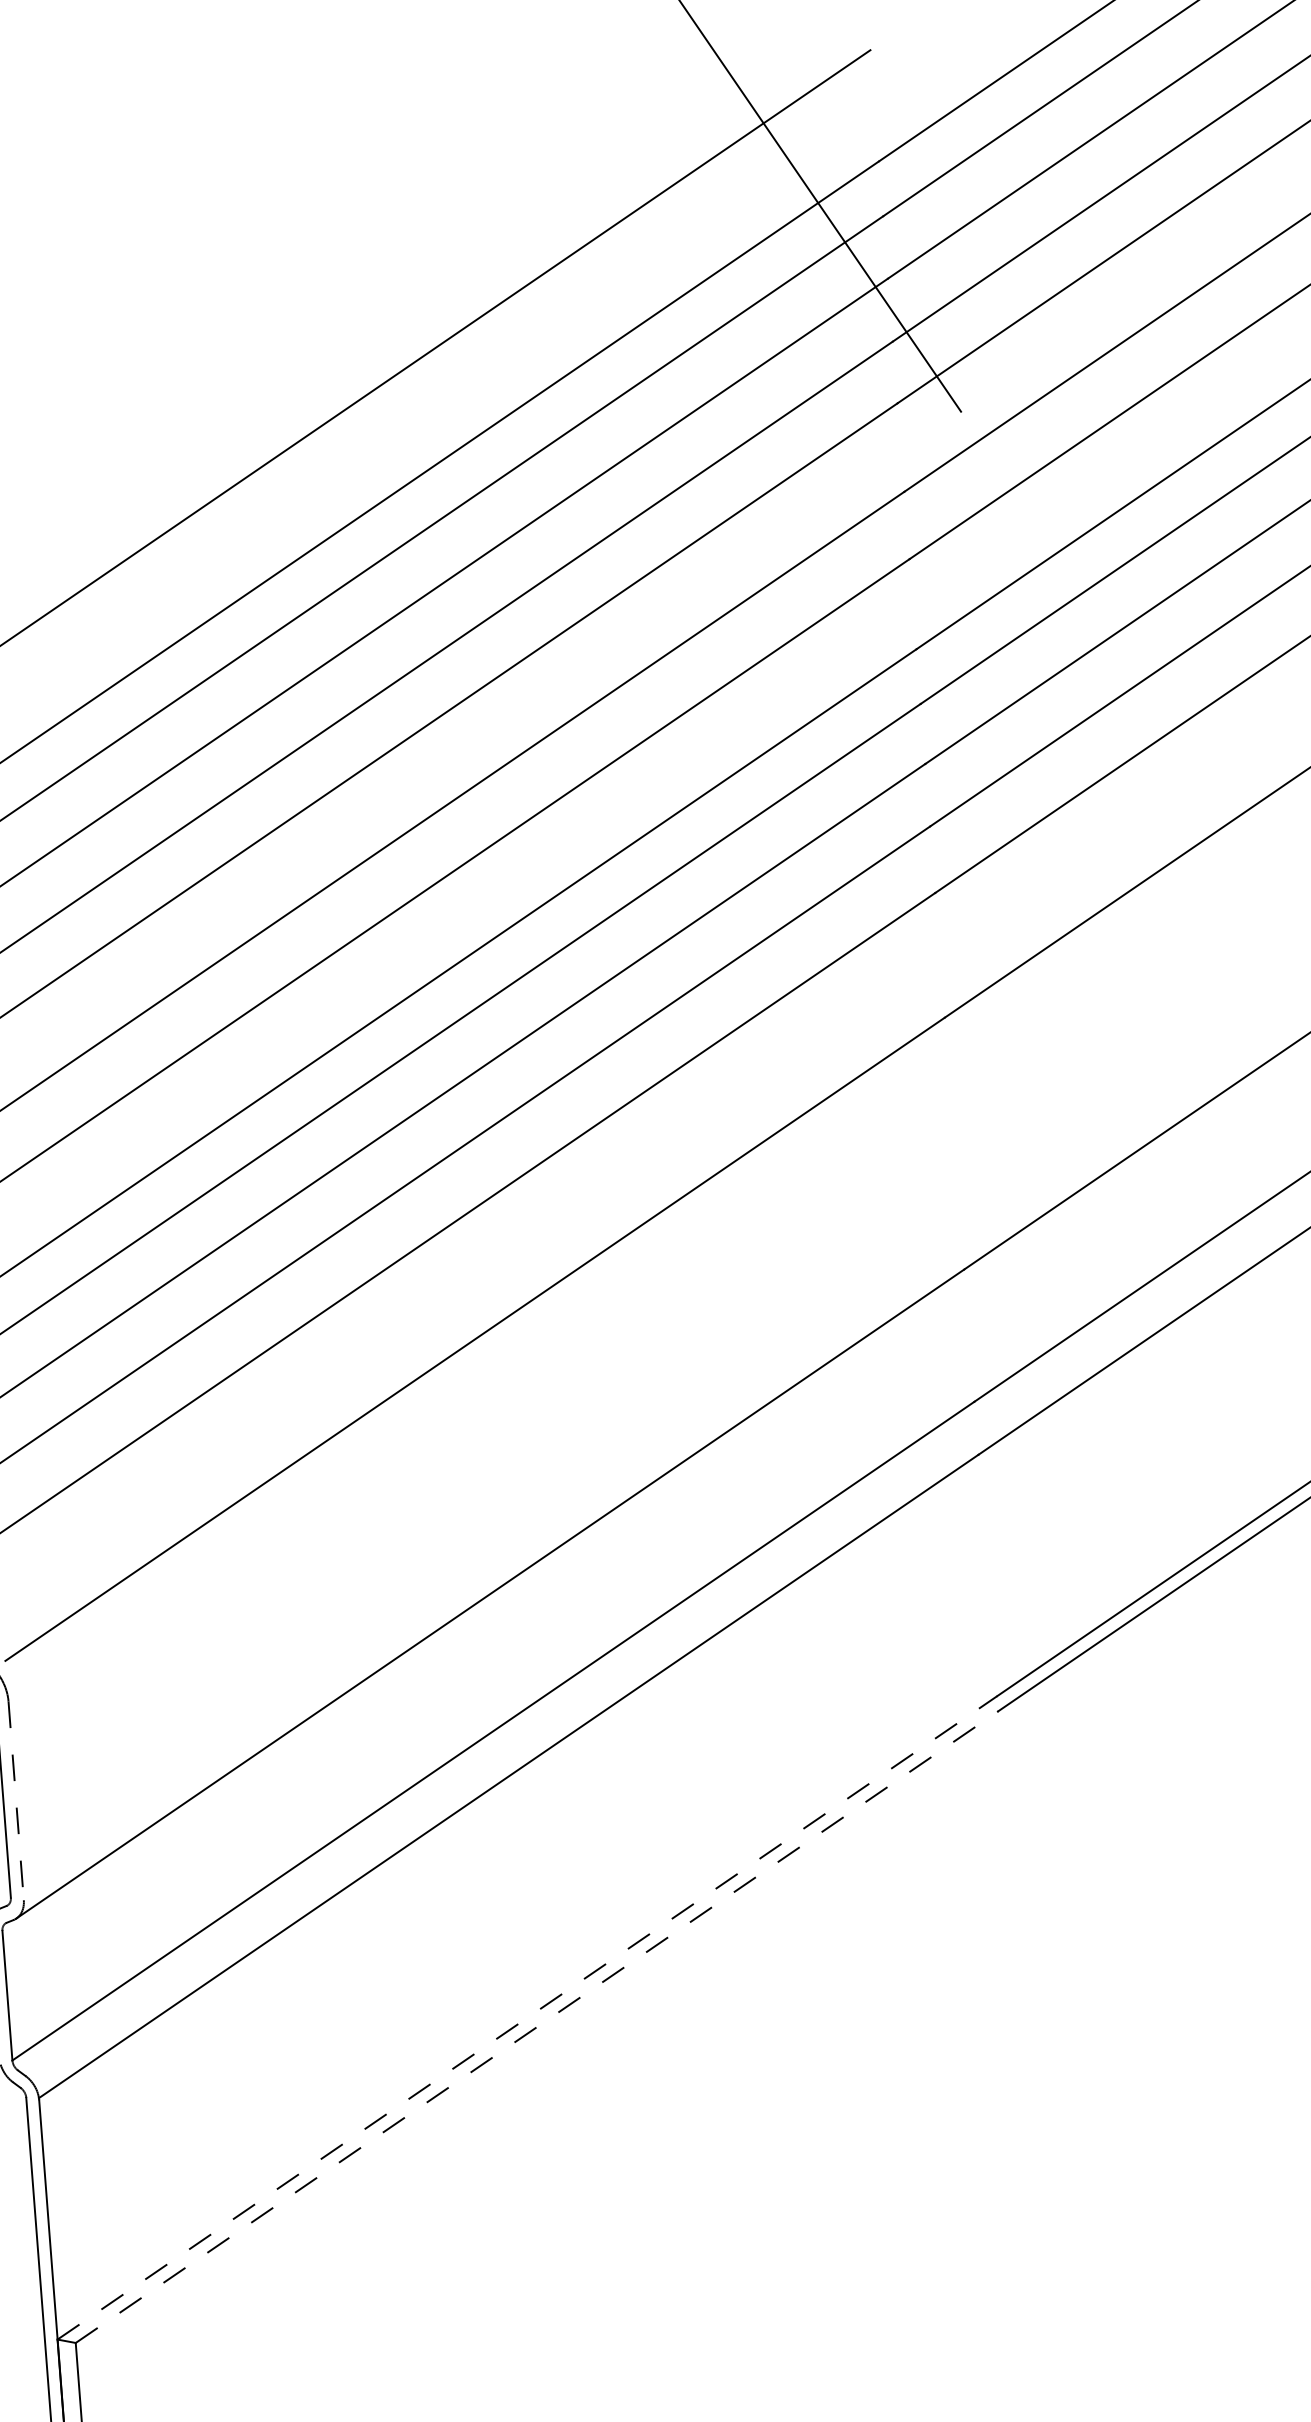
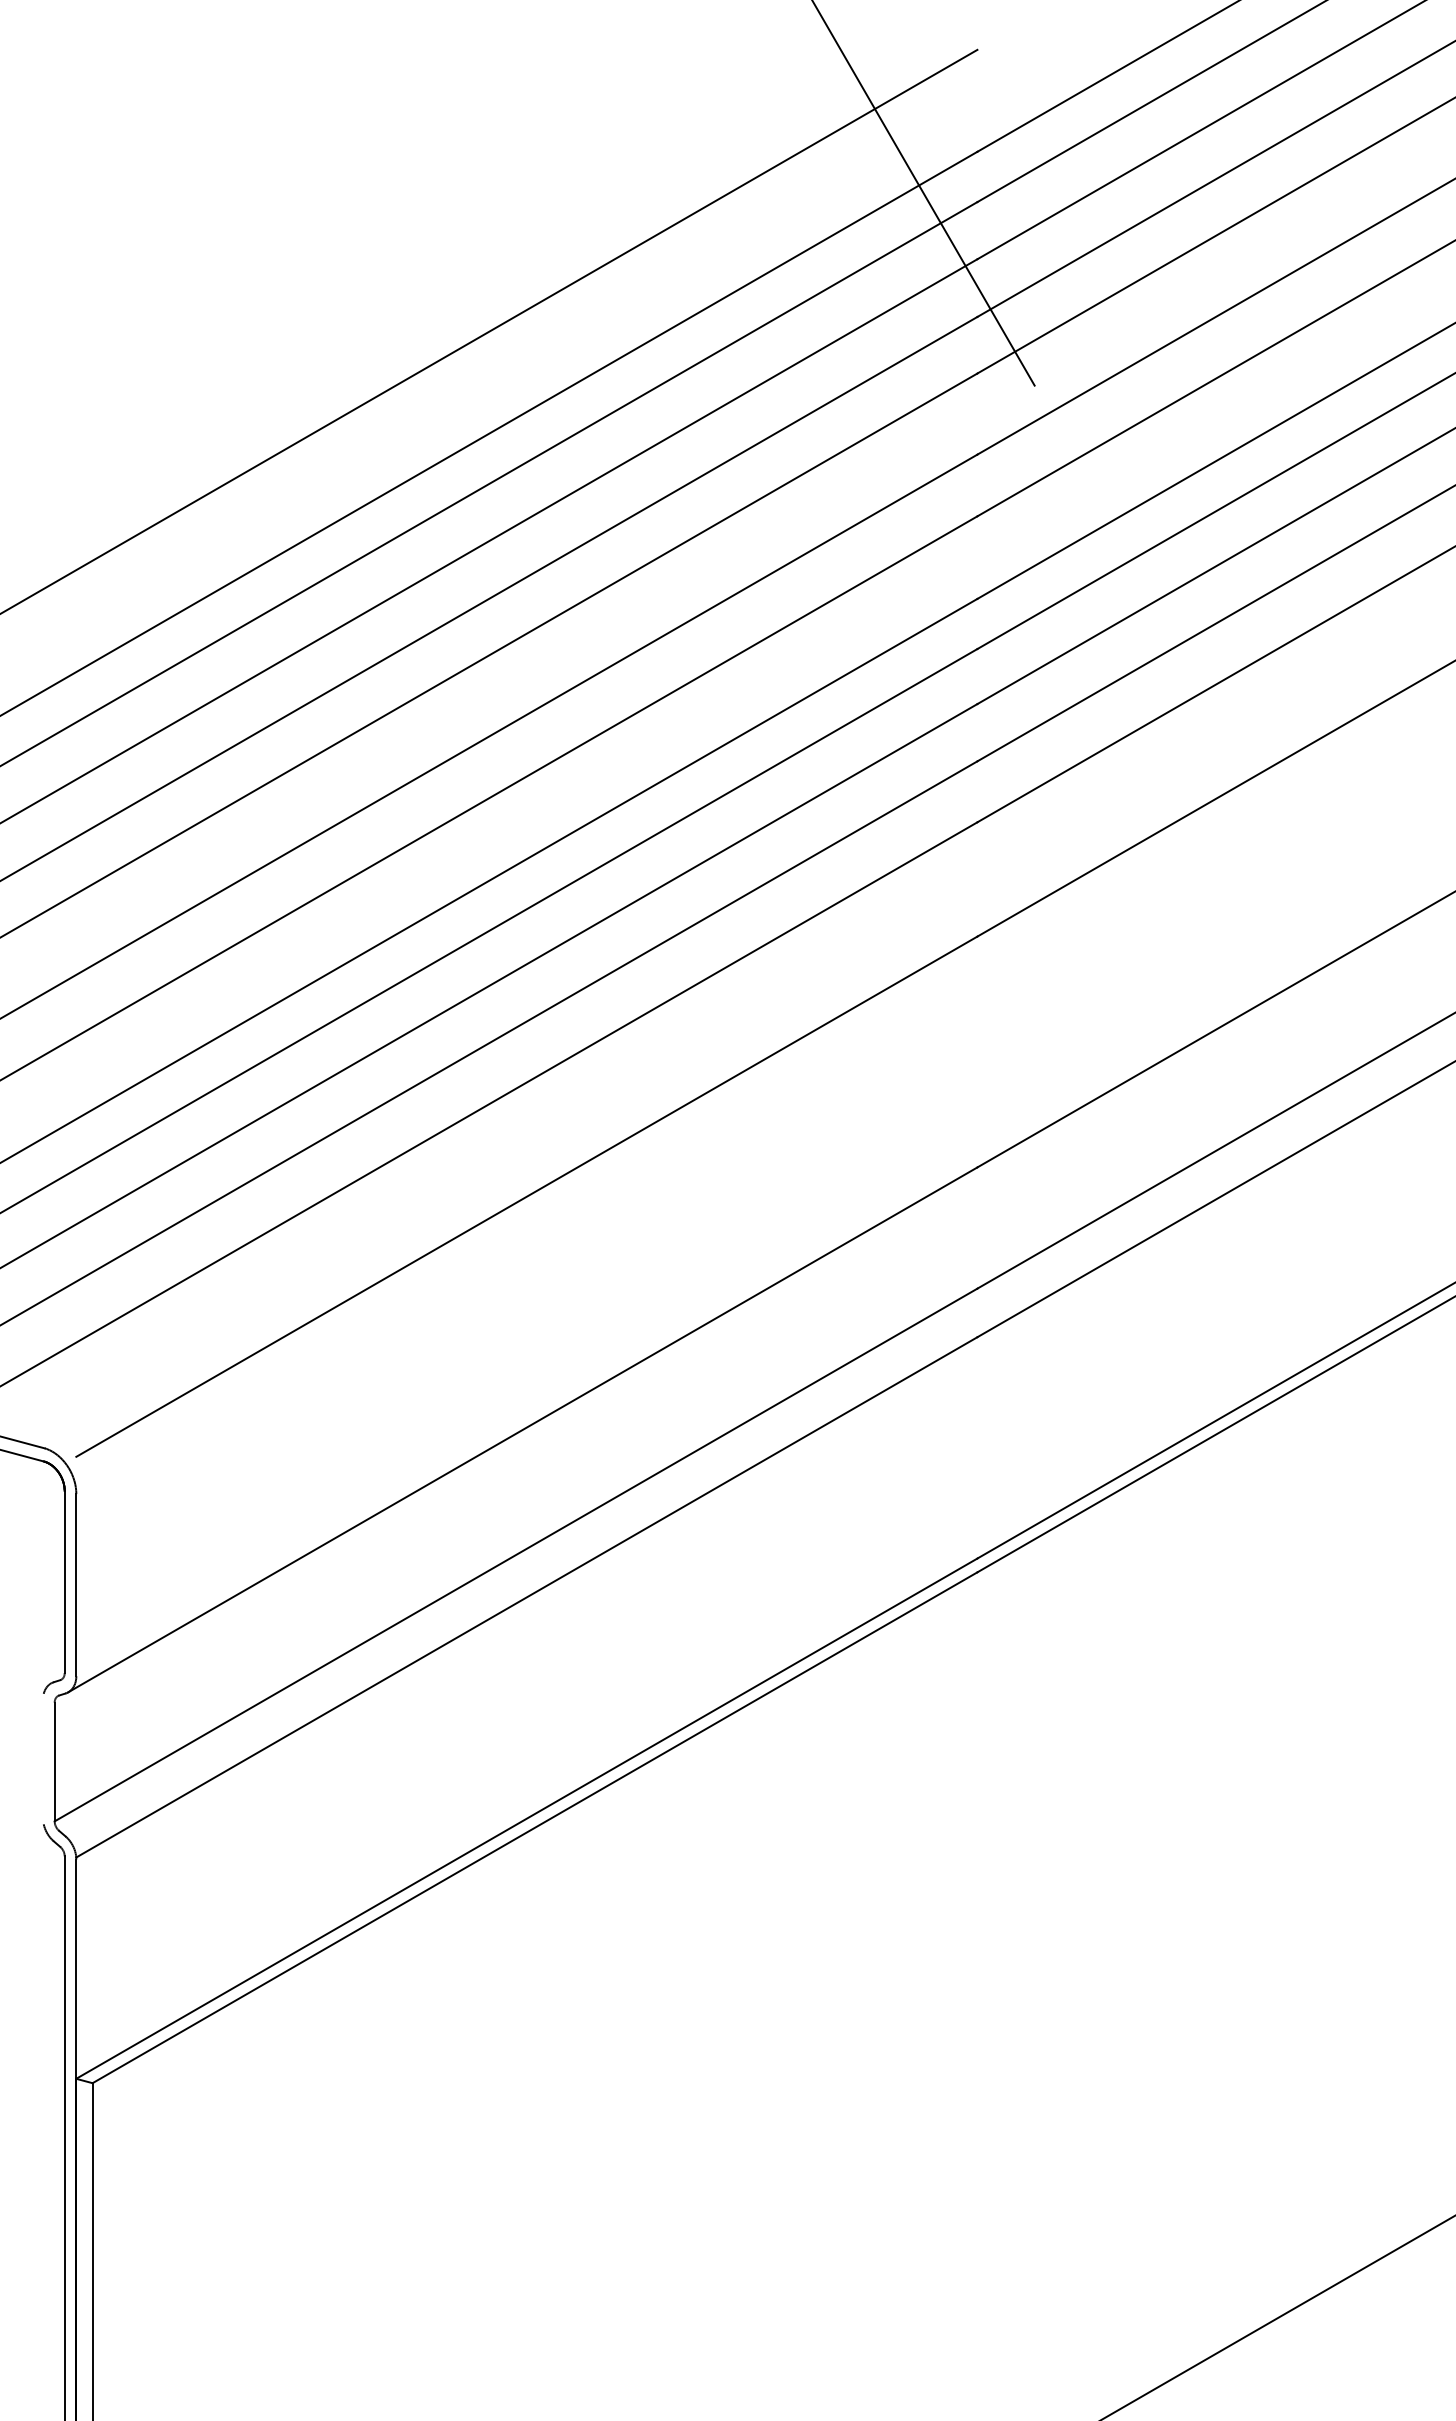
line: (16, 1801) -> (76, 1585), dashed -> solid
line: (528, 2017) -> (527, 1818), dashed -> solid
line: (537, 2026) -> (535, 1827), dashed -> solid

